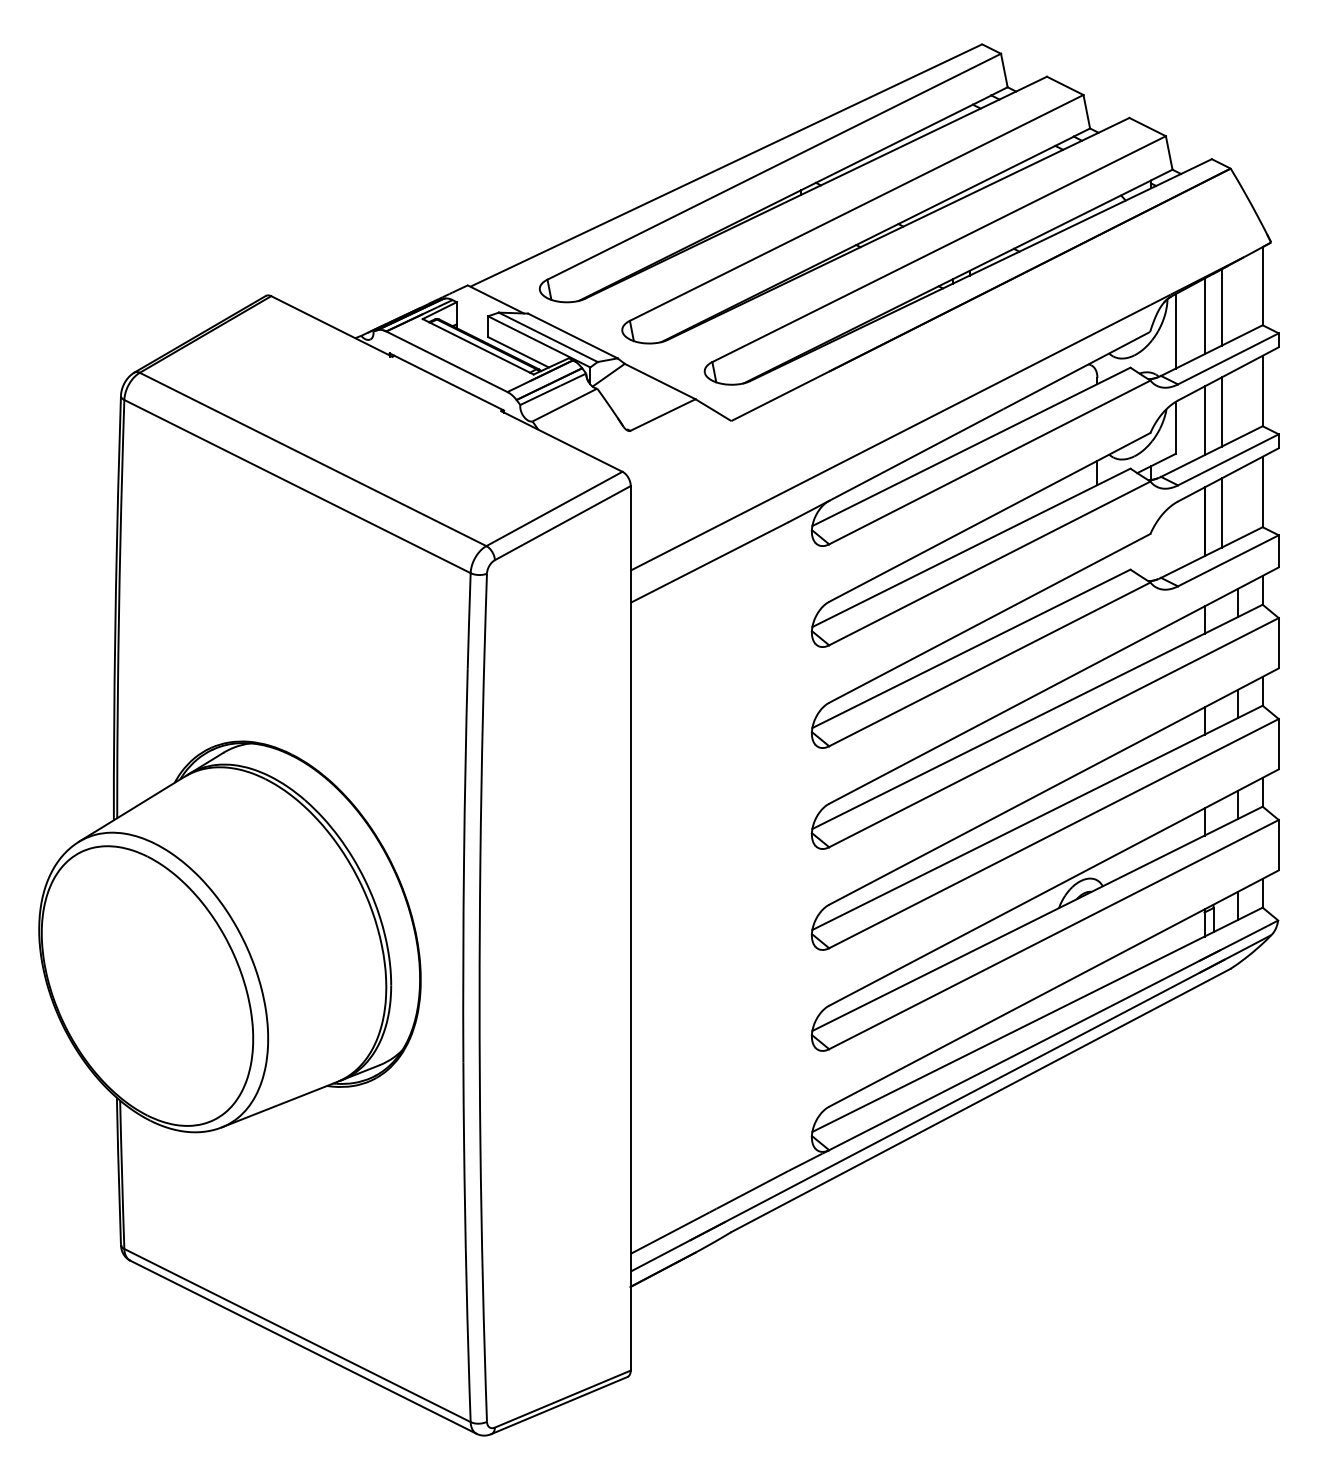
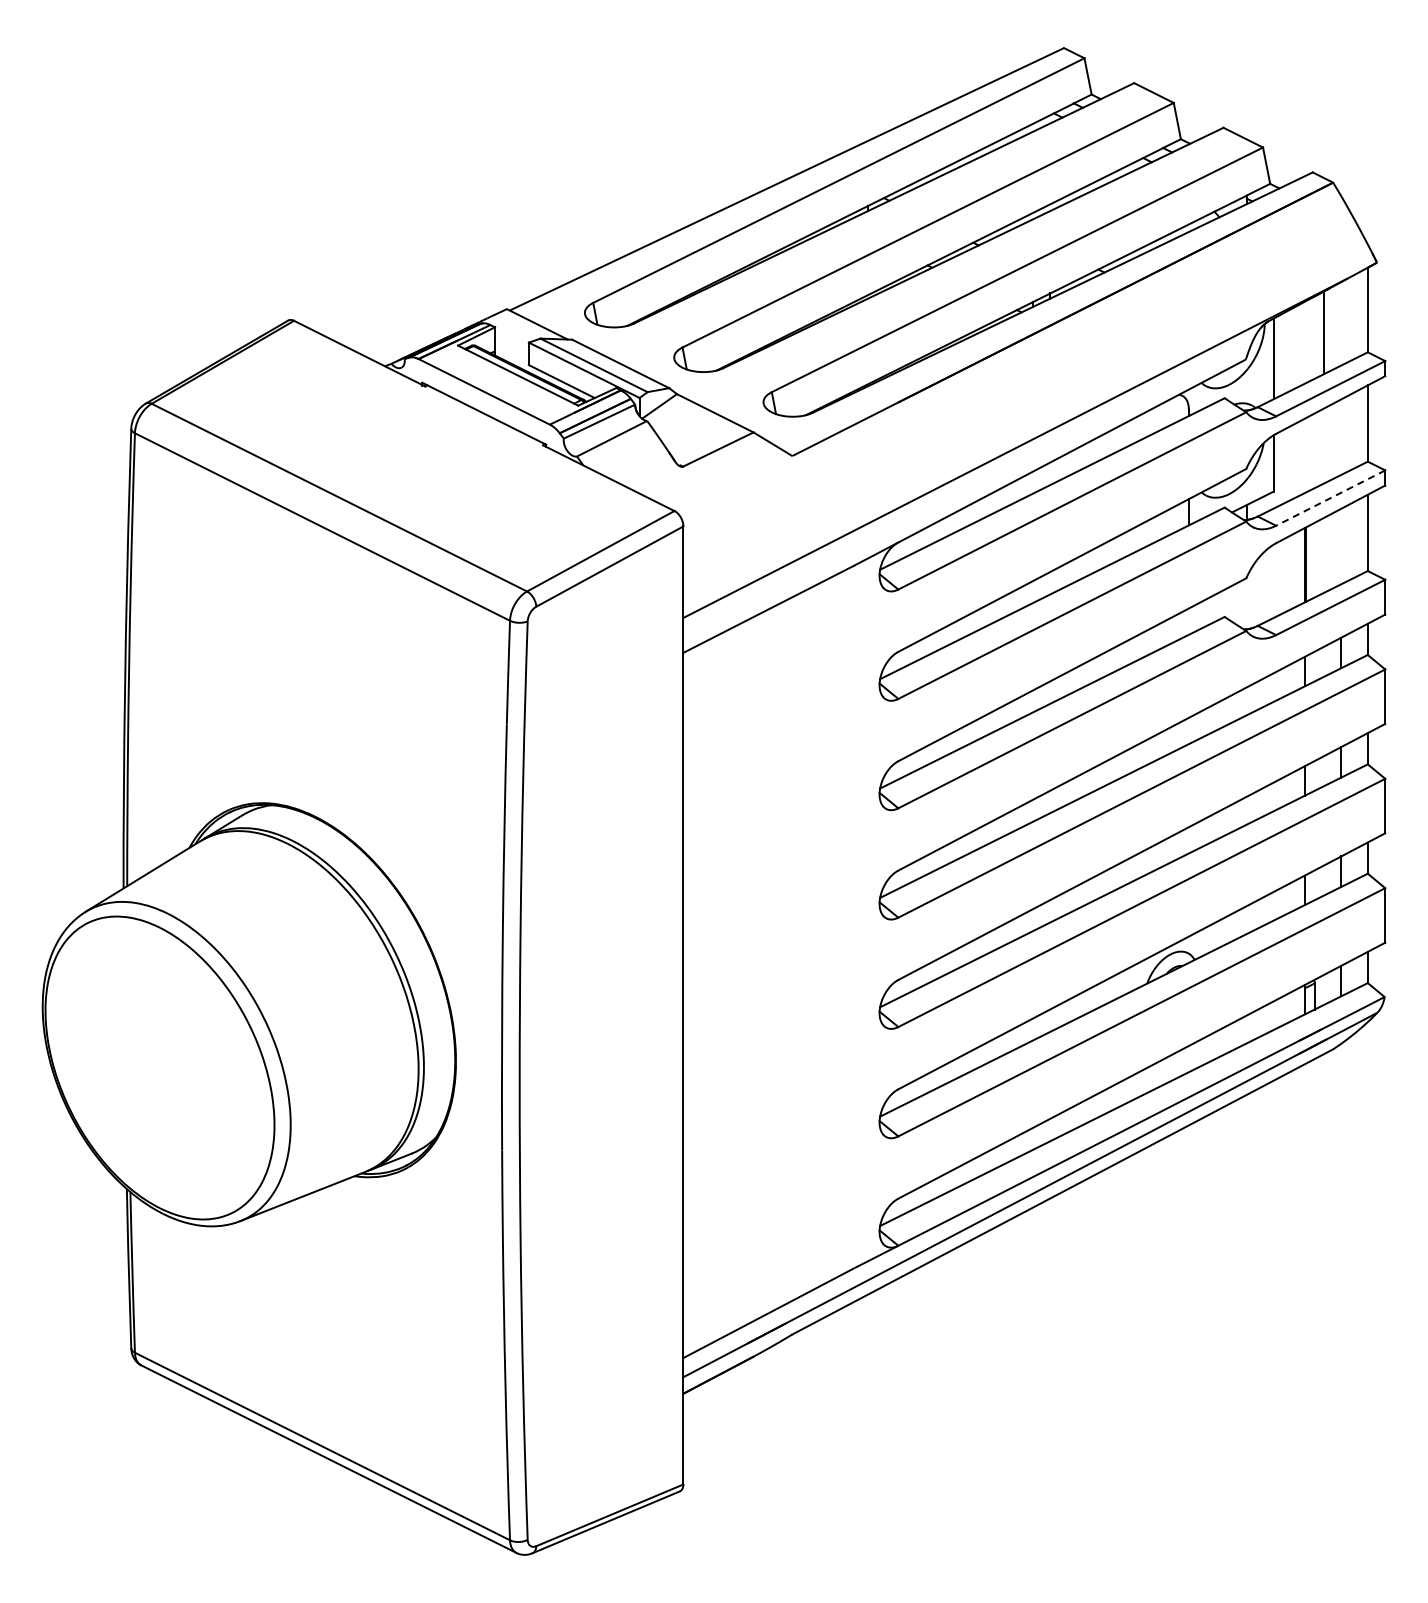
line: (1205, 316) -> (1305, 342), removed
line: (1221, 411) -> (1323, 445), removed
line: (1205, 420) -> (1305, 455), removed
line: (1228, 460) -> (1330, 498), solid -> dashed
line: (1221, 512) -> (1323, 555), removed

